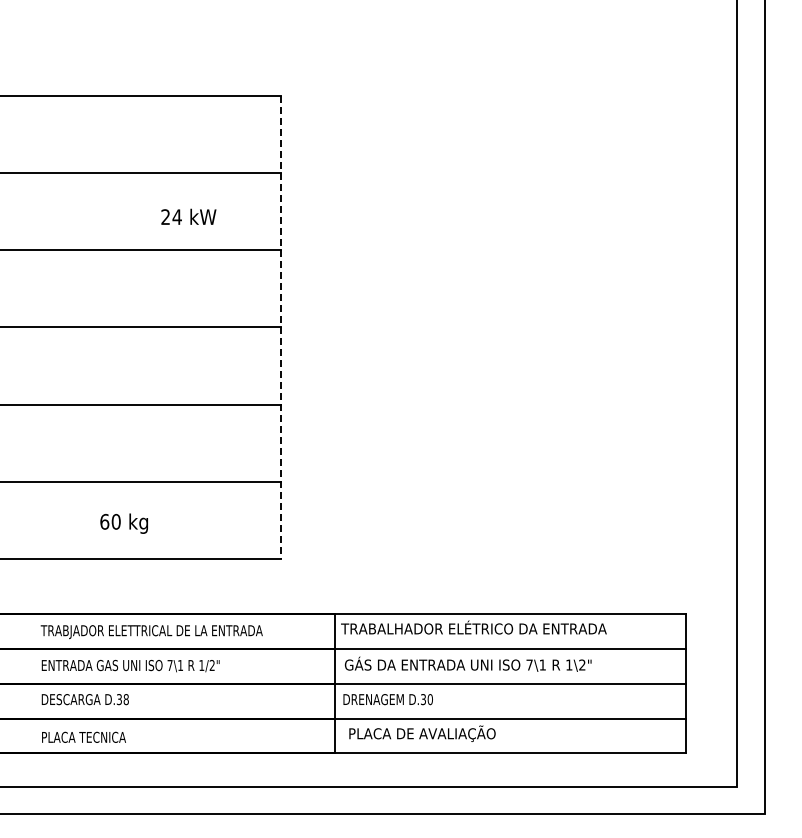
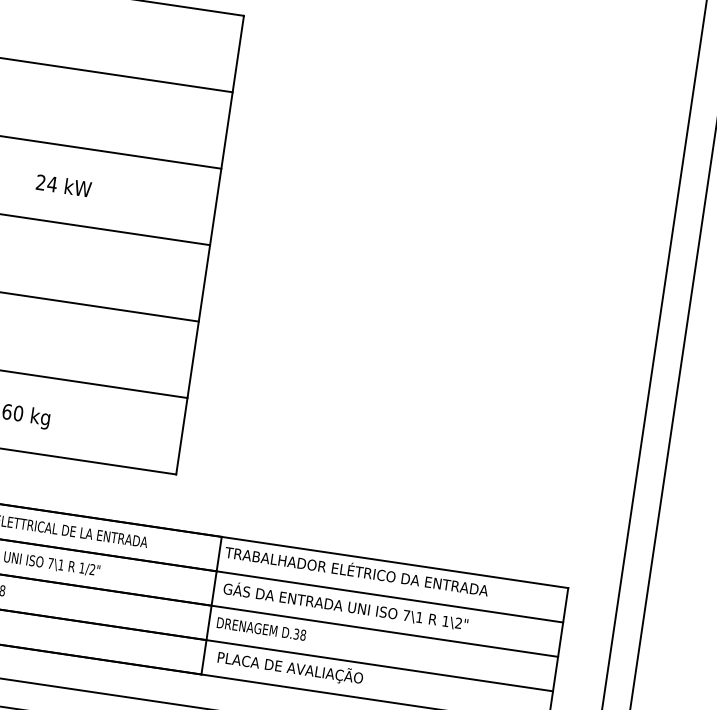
text: (188, 216) -> (63, 185), moved
line: (281, 327) -> (210, 245), dashed -> solid
text: (429, 699) -> (302, 635), D.30 -> D.38

